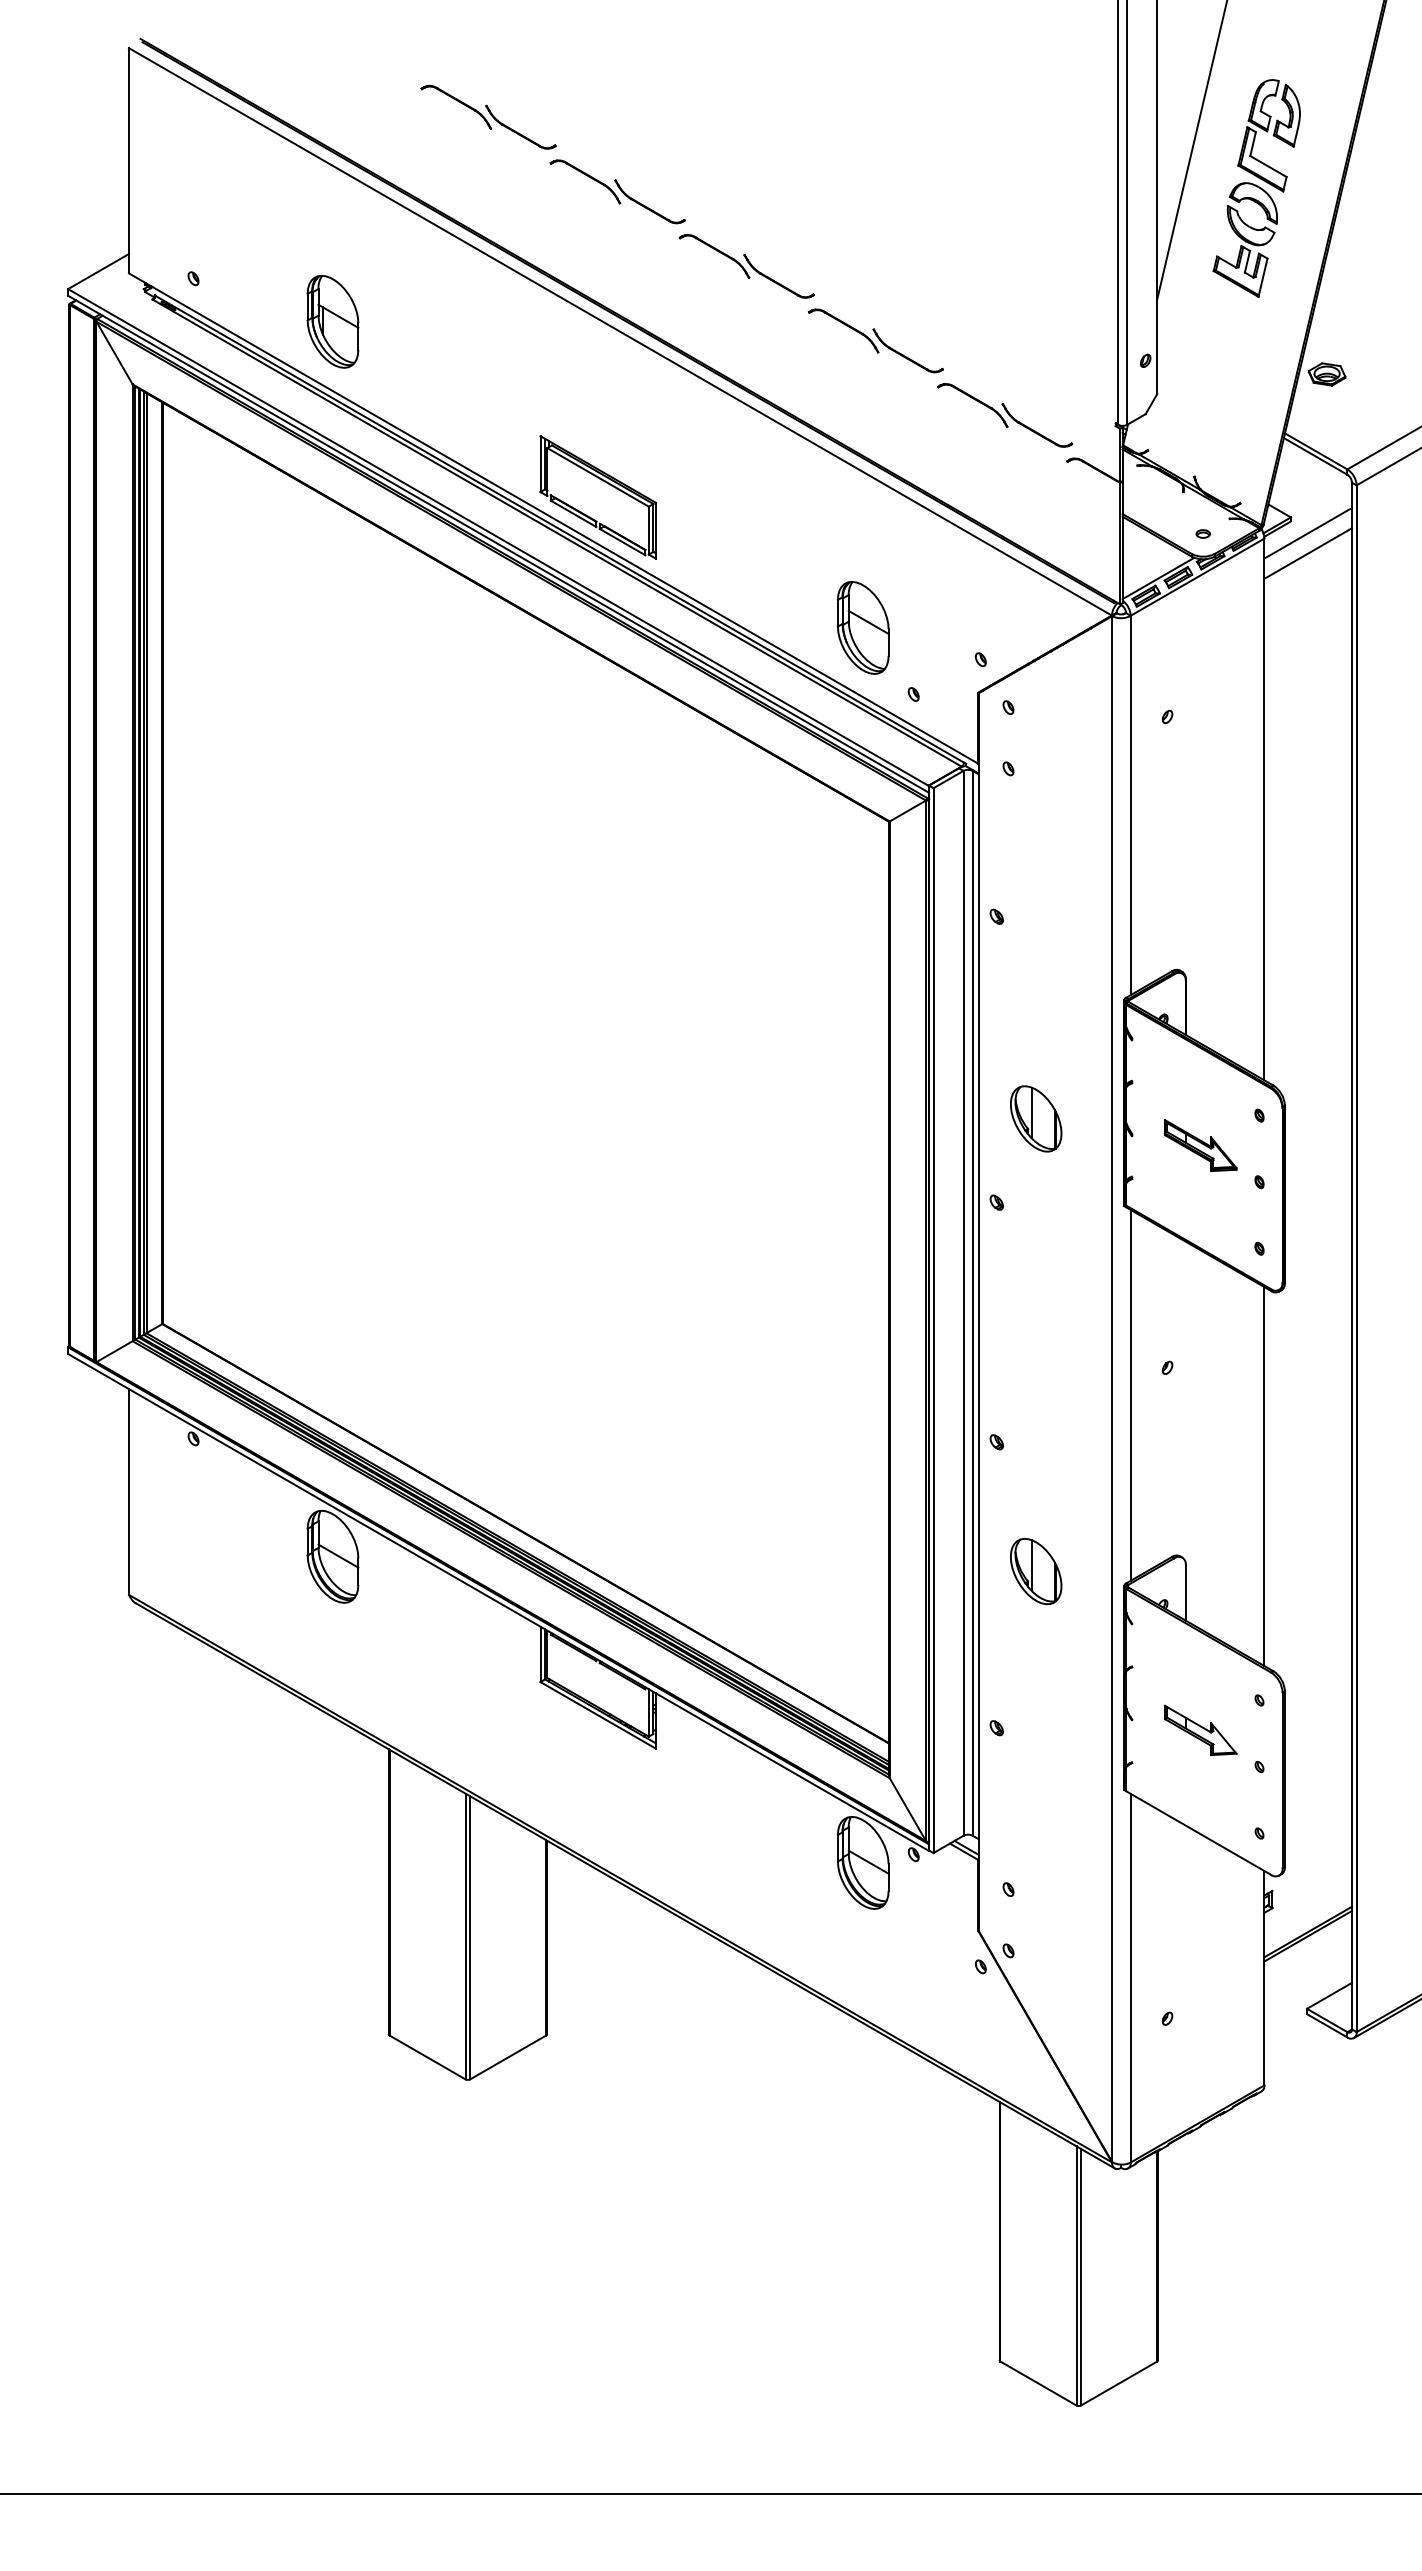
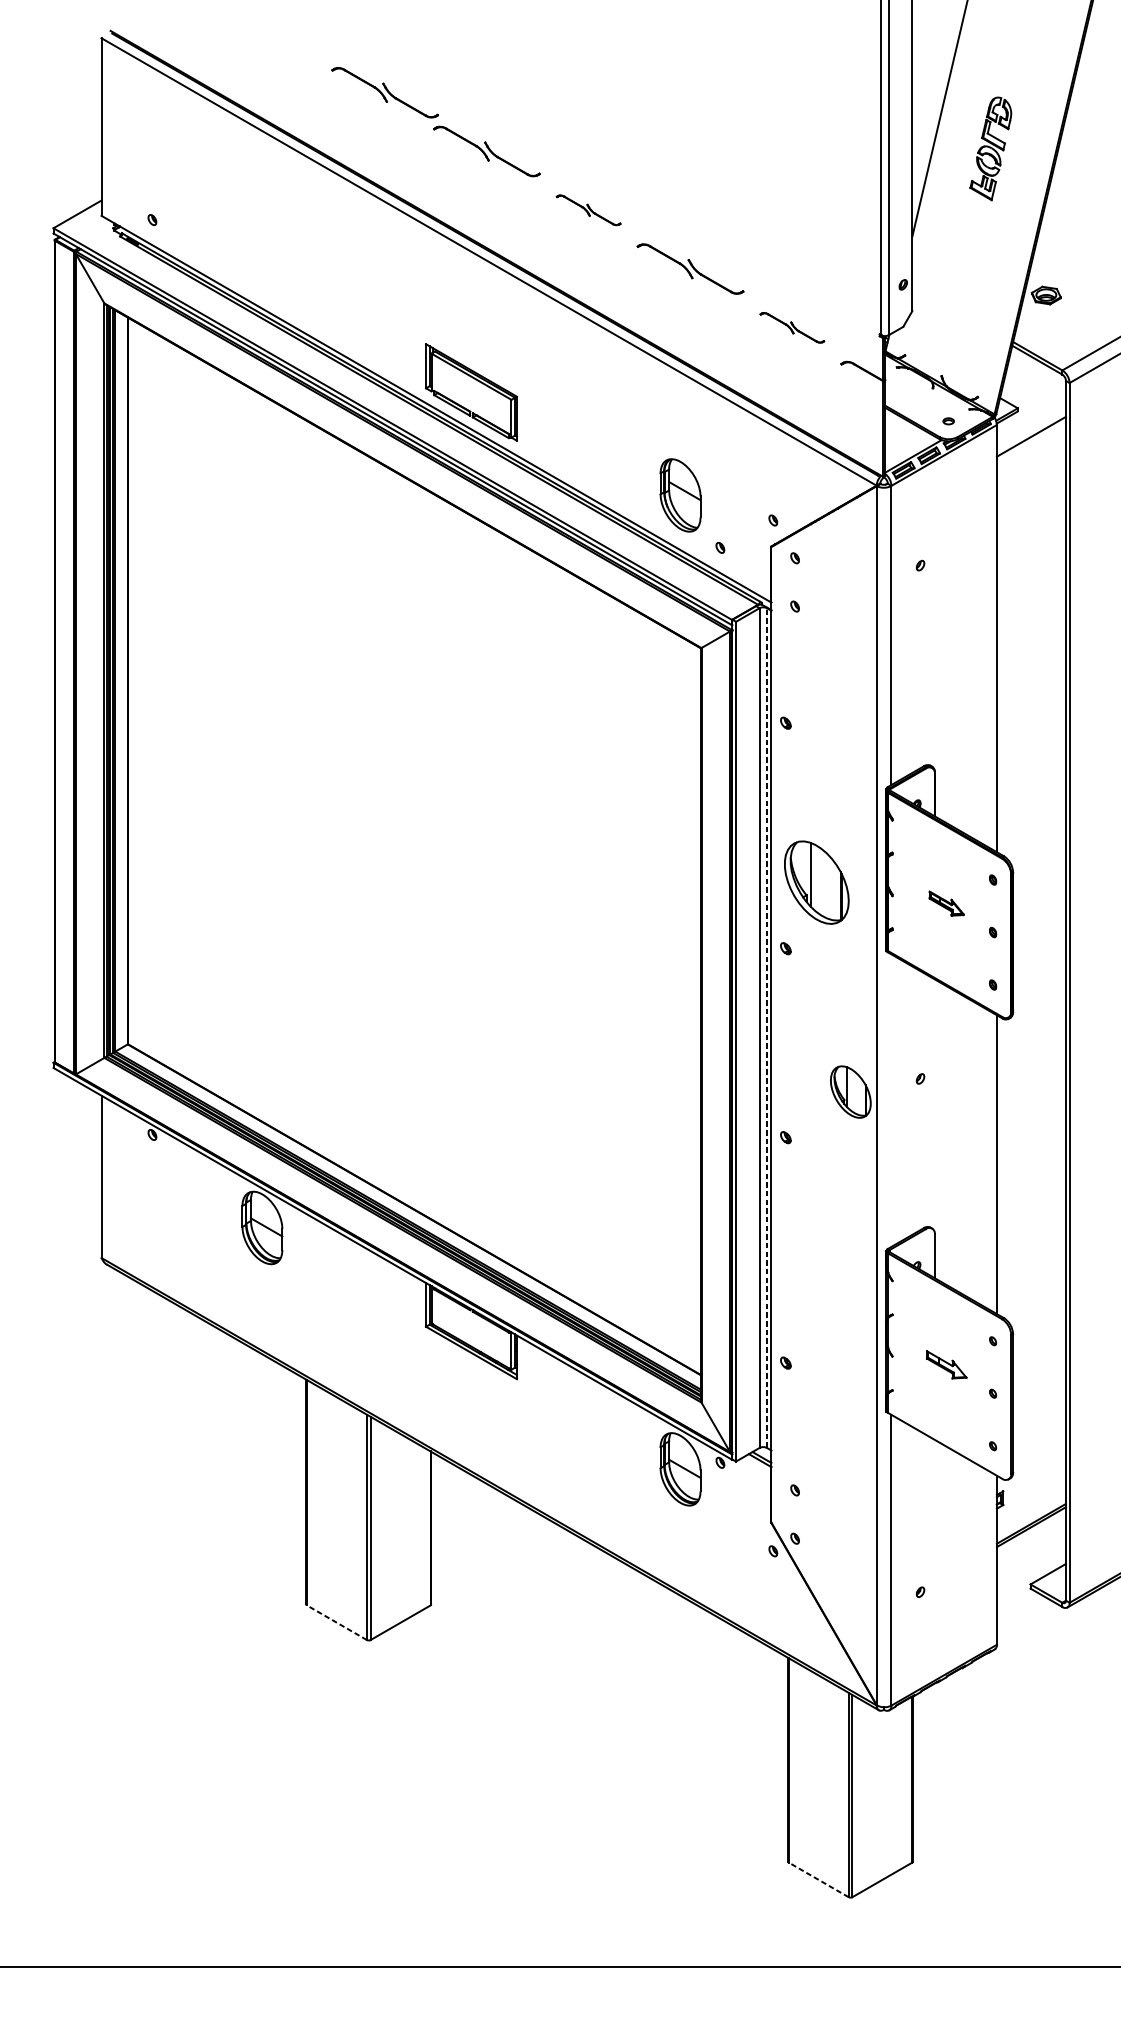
part: (1256, 188) -> (990, 148), size x0.6
part: (746, 266) -> (588, 210), size x0.6
part: (332, 321) -> (262, 253), removed
part: (1004, 415) -> (791, 327), size x0.6
line: (1308, 533) -> (1031, 420), removed
part: (1036, 1118) -> (817, 882), size x1.6
part: (1200, 1145) -> (946, 903), size x0.6
line: (972, 1302) -> (766, 1027), solid -> dashed
line: (1130, 1394) -> (891, 1099), removed
part: (1036, 1571) -> (851, 1092), moved
part: (1200, 1730) -> (946, 1364), size x0.7
line: (427, 2057) -> (336, 1622), solid -> dashed
line: (1038, 2383) -> (818, 1879), solid -> dashed

